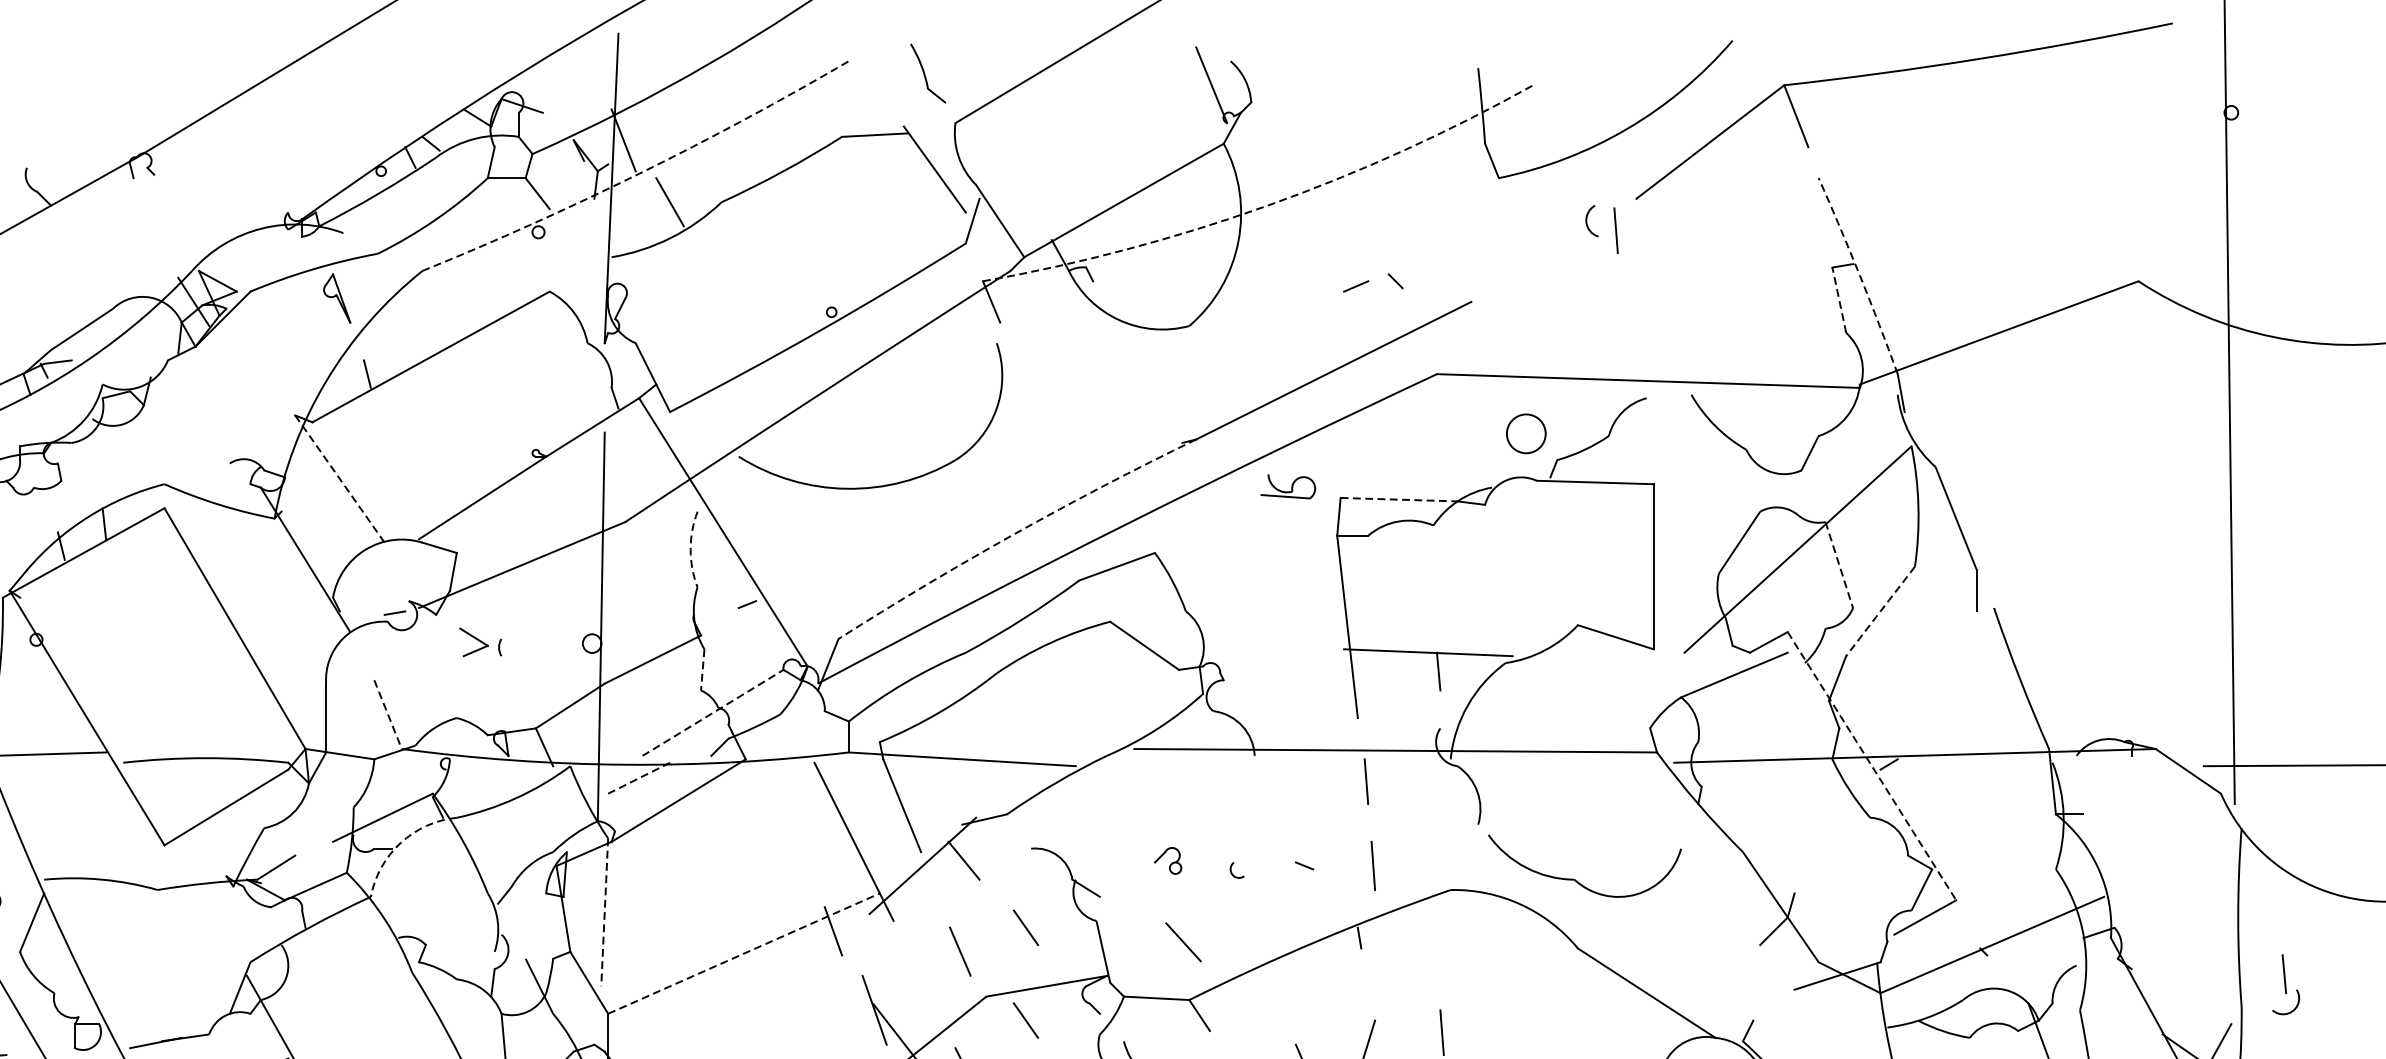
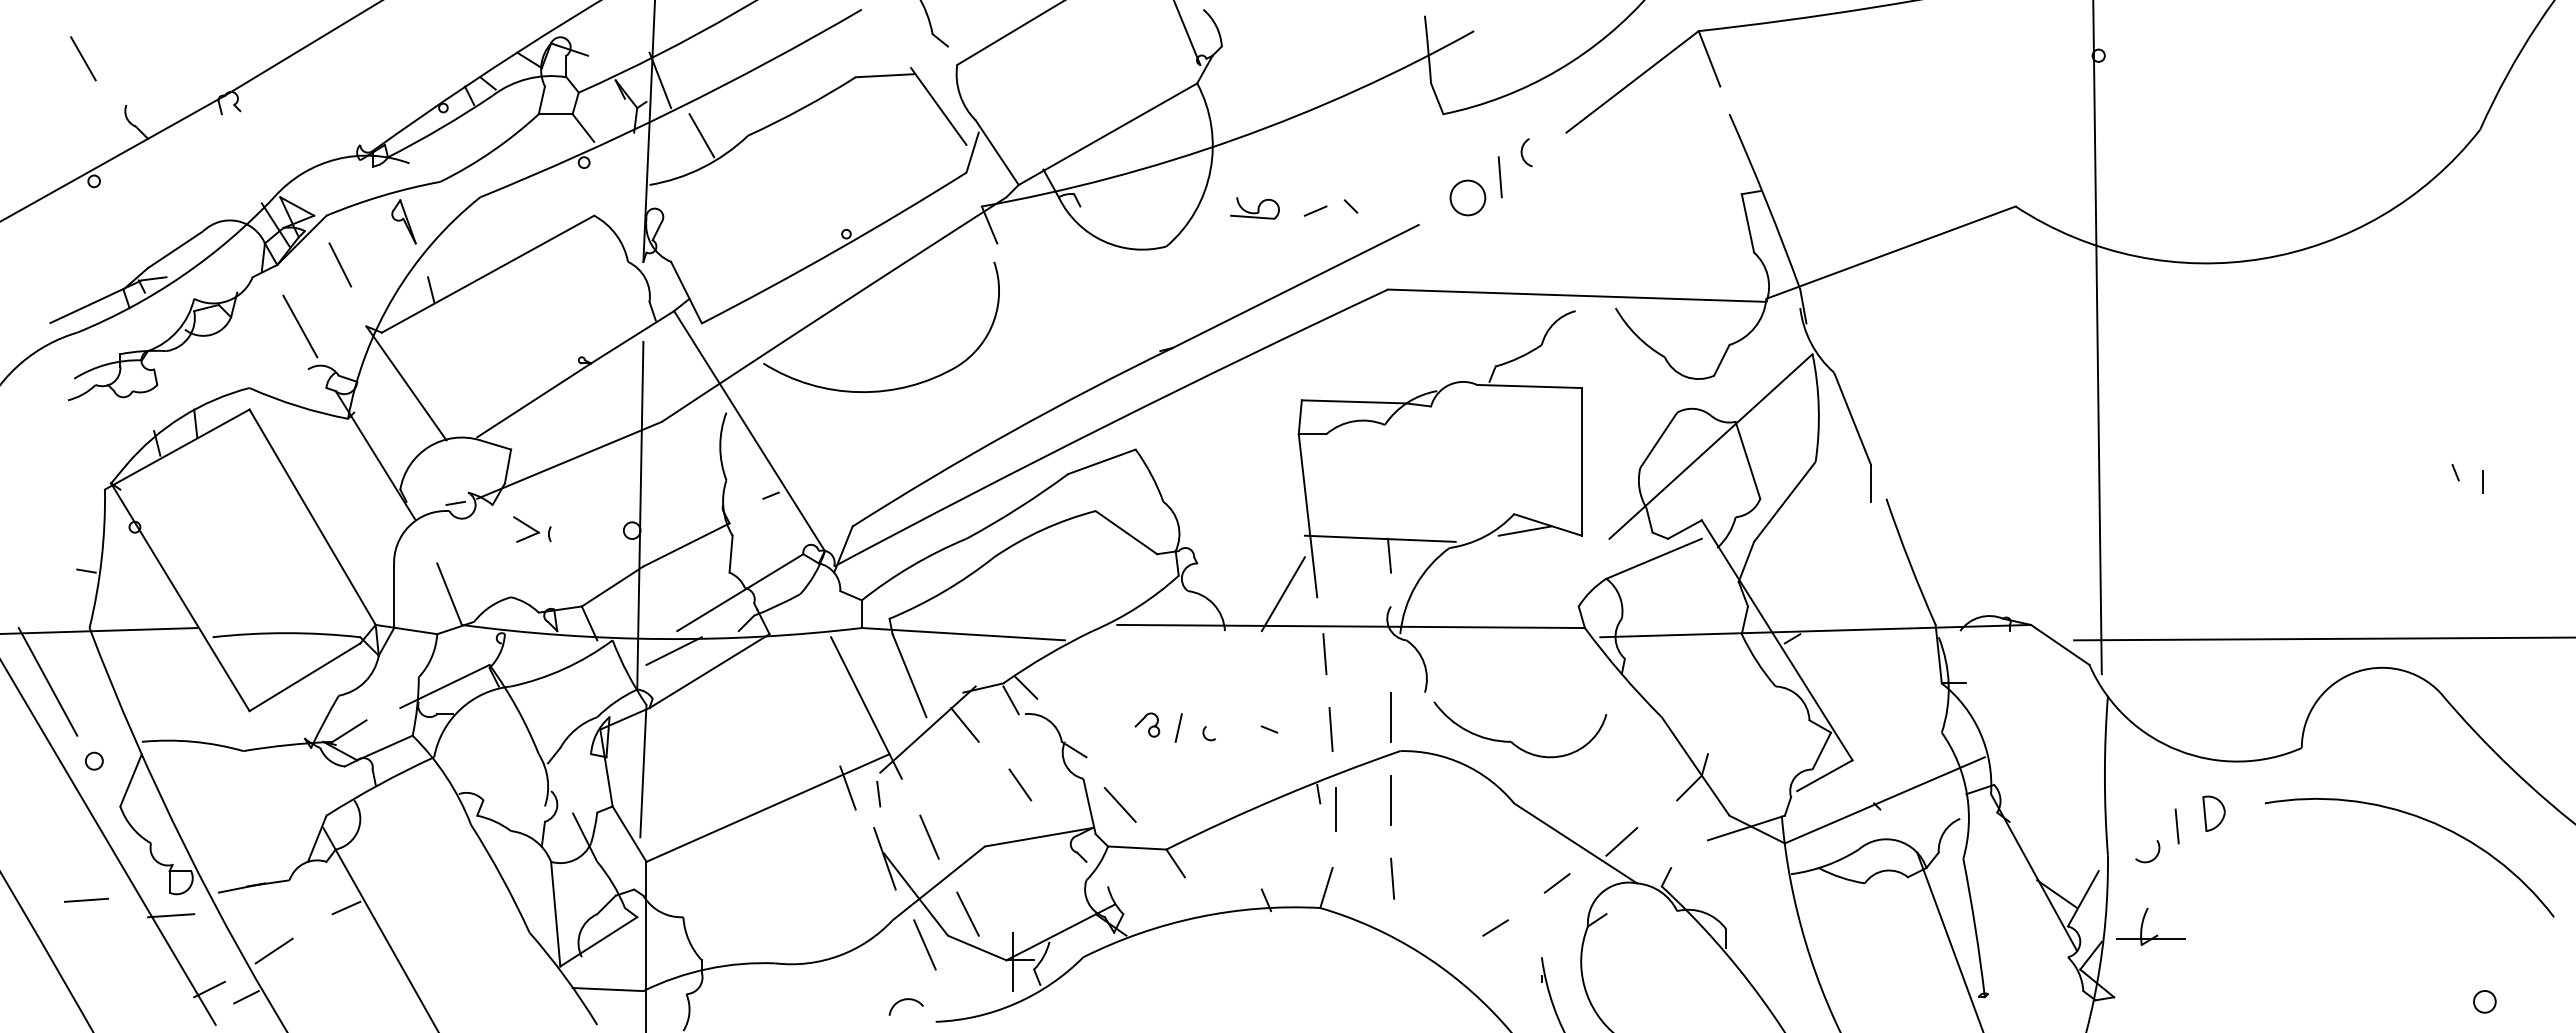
arc: (639, 174) -> (674, 110), dashed -> solid
arc: (1266, 206) -> (1235, 139), dashed -> solid
line: (1615, 231) -> (1499, 177), moved
arc: (1860, 275) -> (1766, 201), dashed -> solid
line: (1838, 300) -> (1747, 223), dashed -> solid
line: (266, 346) -> (340, 264), added
line: (221, 415) -> (300, 326), added
circle: (1525, 433) -> (1467, 197), moved
line: (339, 479) -> (406, 383), dashed -> solid
part: (1287, 486) -> (1254, 208), moved
line: (1399, 499) -> (1354, 401), dashed -> solid
arc: (1015, 533) -> (1010, 432), dashed -> solid
arc: (690, 549) -> (720, 446), dashed -> solid
line: (1839, 565) -> (1748, 460), dashed -> solid
arc: (1880, 611) -> (1784, 501), dashed -> solid
line: (1589, 643) -> (1524, 530), added
line: (703, 670) -> (731, 554), dashed -> solid
line: (713, 712) -> (740, 592), dashed -> solid
line: (387, 714) -> (449, 594), dashed -> solid
line: (1319, 714) -> (1282, 594), added
line: (1872, 766) -> (1777, 640), dashed -> solid
line: (639, 778) -> (674, 651), dashed -> solid
line: (1032, 818) -> (1026, 687), added
line: (1015, 833) -> (1010, 700), added
arc: (400, 843) -> (460, 709), dashed -> solid
line: (1440, 851) -> (1391, 716), added
line: (1202, 863) -> (1178, 727), added
line: (604, 912) -> (643, 771), dashed -> solid
line: (867, 937) -> (878, 793), added
line: (1183, 941) -> (1120, 804), moved
line: (1440, 944) -> (1391, 799), added
line: (960, 950) -> (929, 836), moved
line: (744, 954) -> (768, 808), dashed -> solid
line: (1378, 955) -> (1335, 809), added
part: (2359, 959) -> (2213, 813), added
line: (2283, 974) -> (2176, 826), moved
line: (1697, 991) -> (1621, 841), added
line: (1026, 1020) -> (1020, 867), removed
line: (1625, 1037) -> (1556, 883), added

